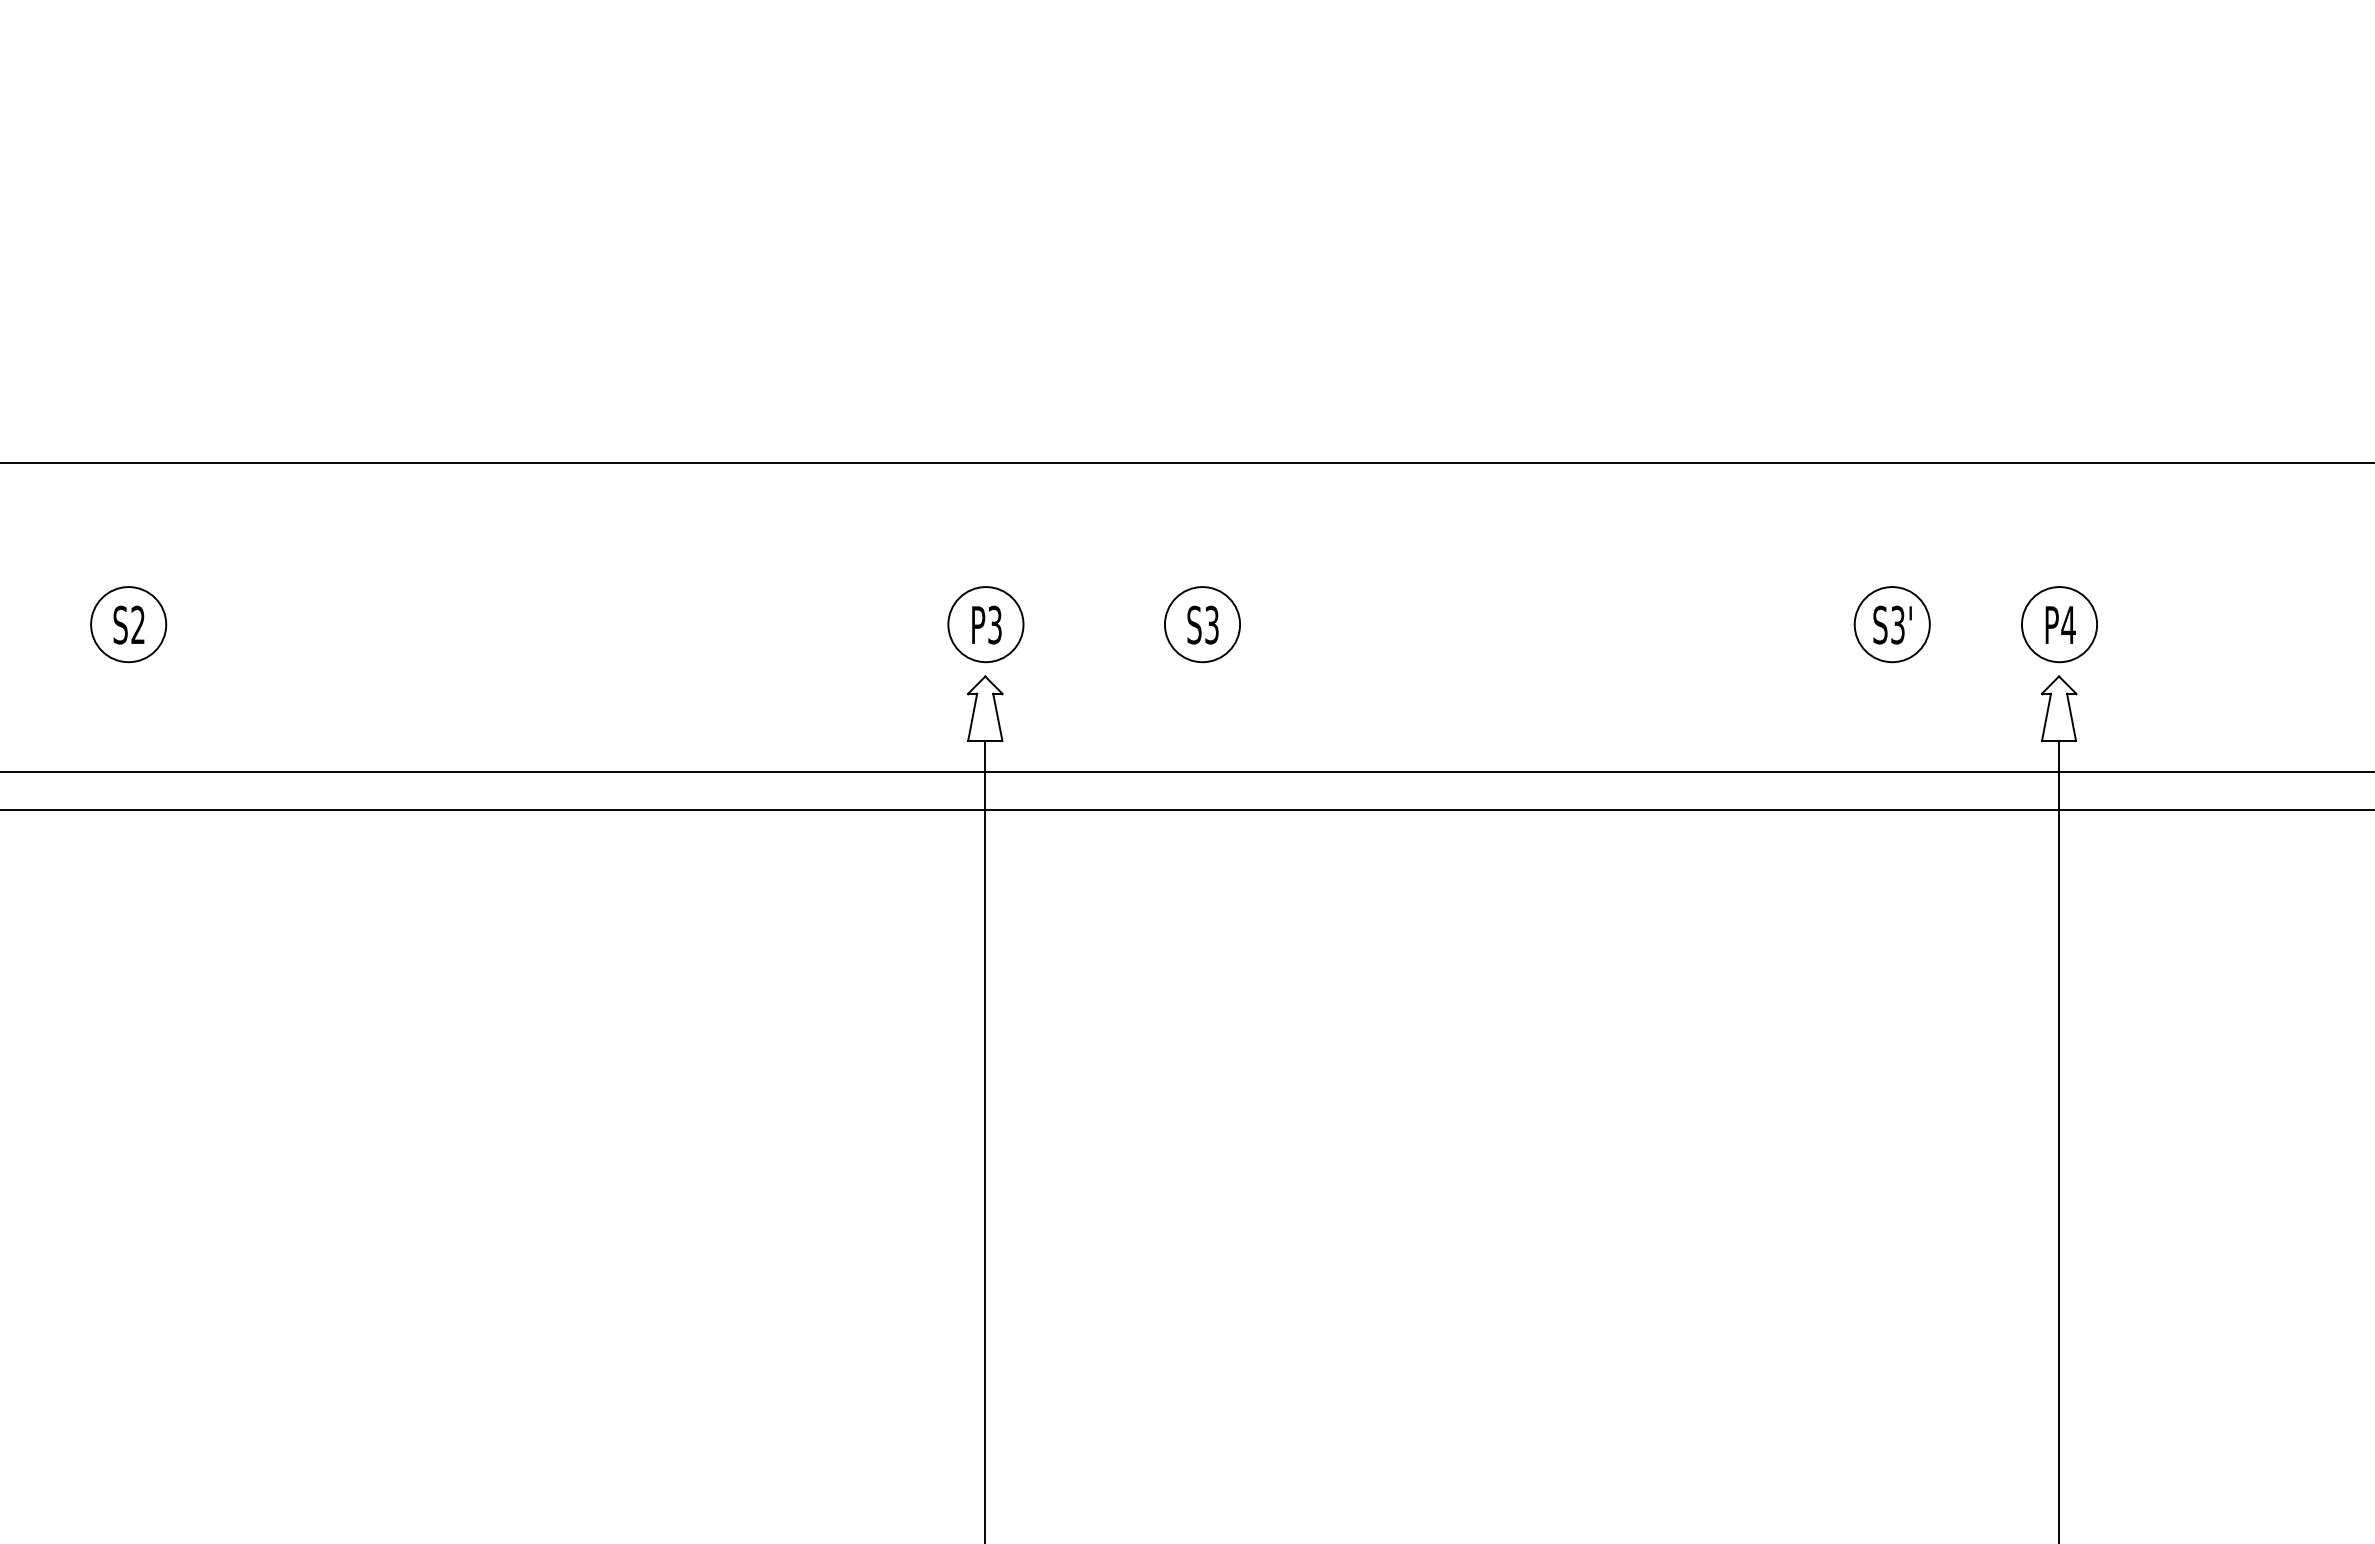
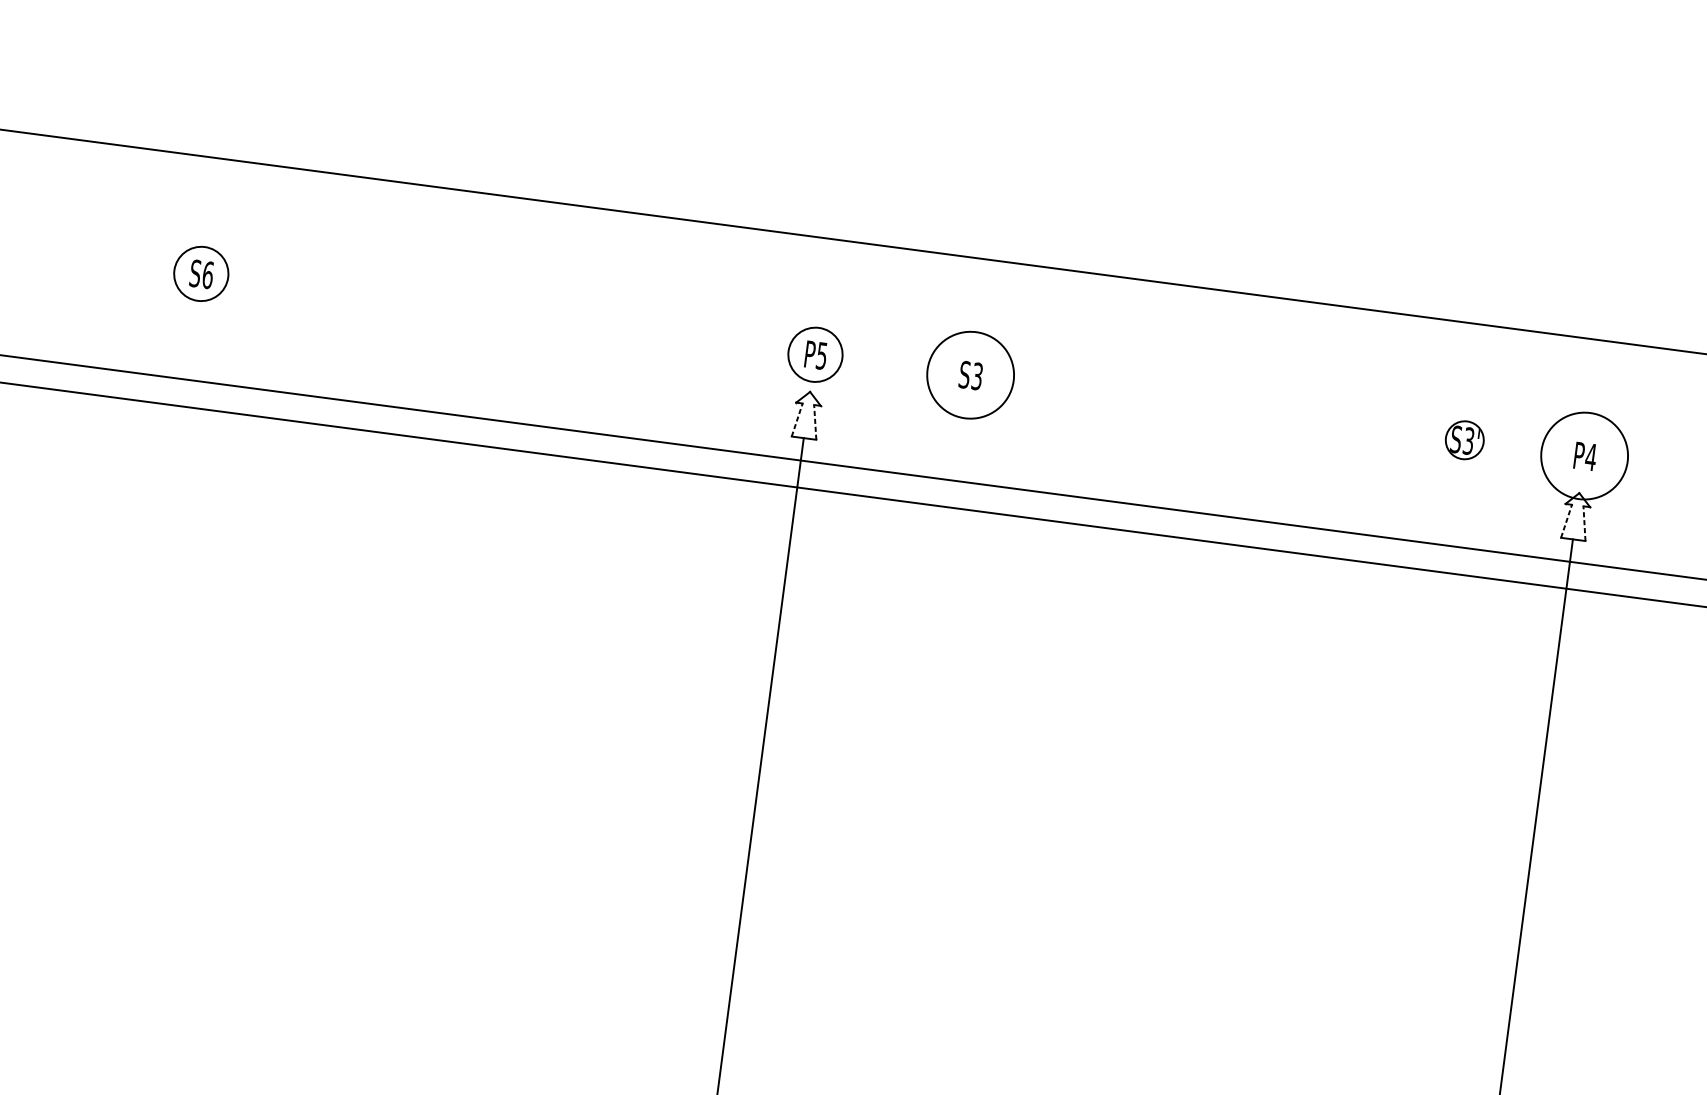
text: (138, 624) -> (208, 274), S2 -> S6
text: (994, 624) -> (821, 355), P3 -> P5
circle: (1202, 624) -> (970, 375), size x1.6
circle: (1891, 624) -> (1464, 440), size x0.7
circle: (2059, 624) -> (1584, 455), size x1.6
line: (972, 716) -> (797, 419), solid -> dashed
line: (997, 716) -> (815, 421), solid -> dashed
line: (2046, 716) -> (1566, 520), solid -> dashed
line: (2071, 716) -> (1584, 523), solid -> dashed

